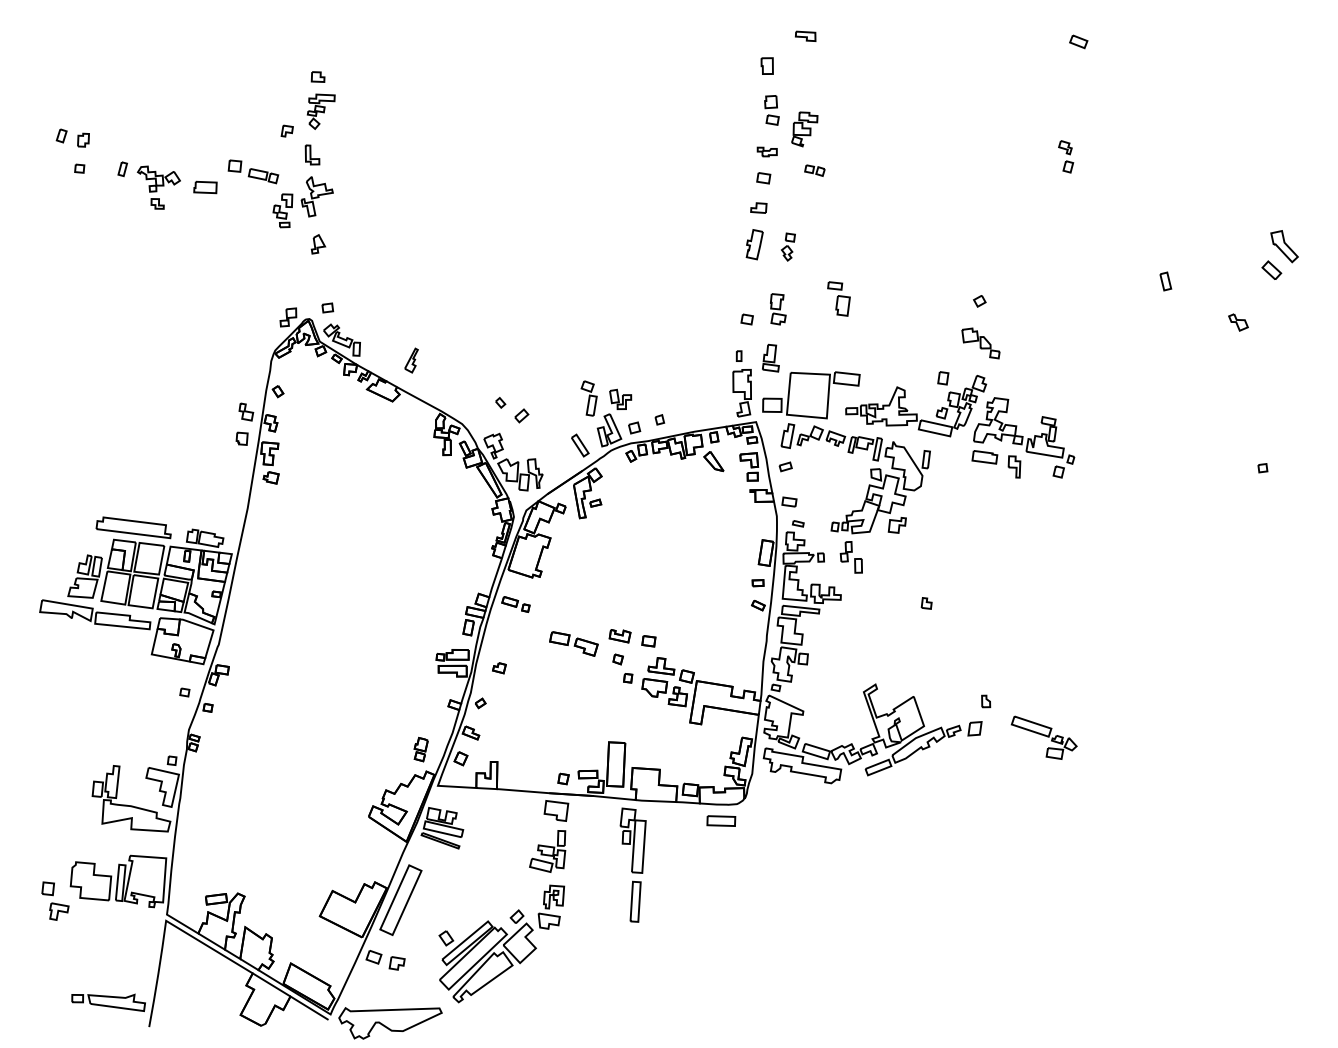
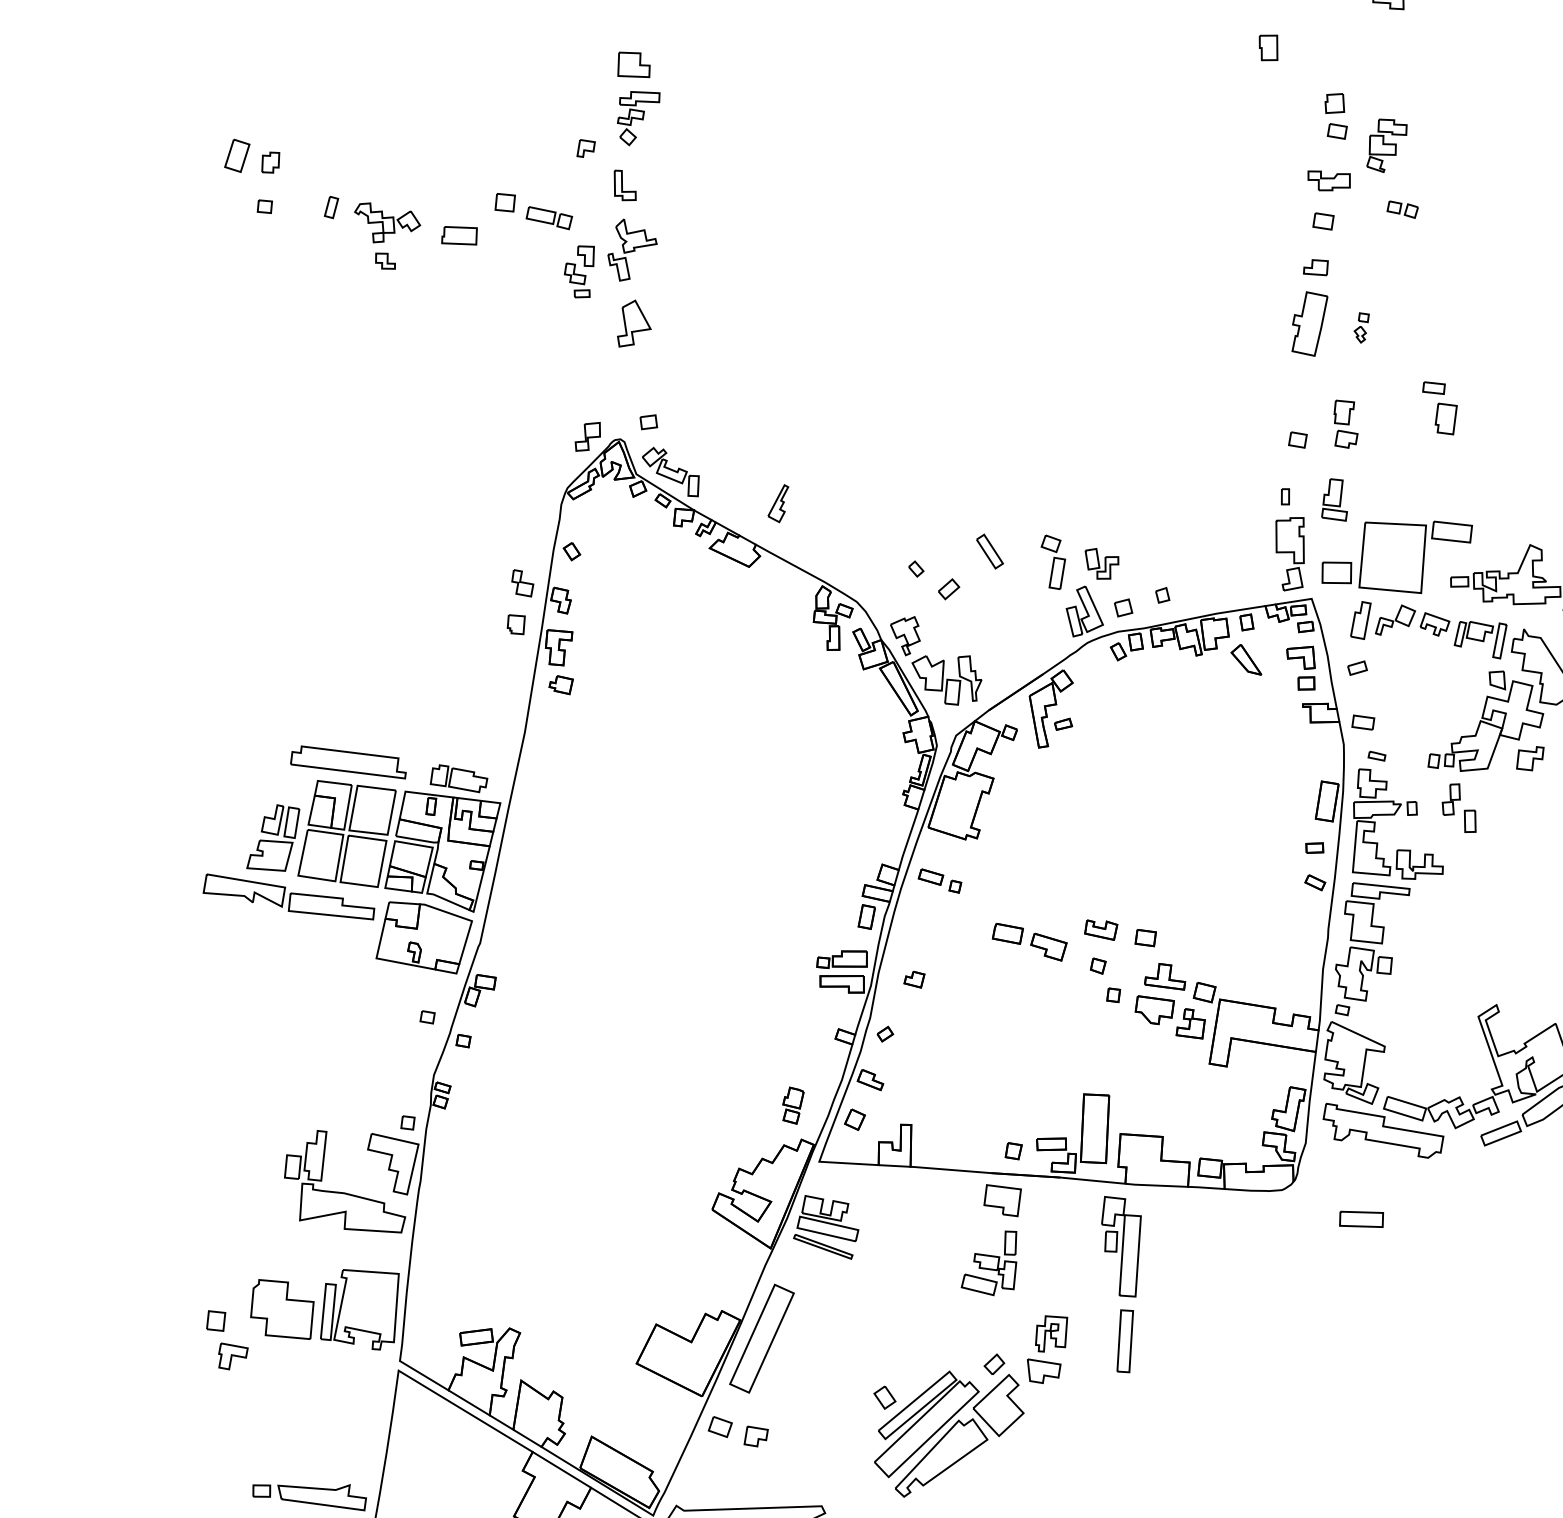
part: (766, 65) -> (1267, 46), moved
part: (317, 76) -> (632, 63), size x1.6
part: (61, 135) -> (236, 155), size x1.6
part: (766, 151) -> (1327, 180), size x1.4
part: (318, 244) -> (634, 323), size x1.6
part: (754, 244) -> (1309, 323), size x1.4
part: (788, 246) -> (1361, 327), size x0.7
part: (580, 445) -> (990, 551), moved
part: (721, 820) -> (1361, 1218), moved
part: (501, 943) -> (970, 1405), moved

